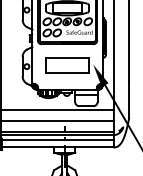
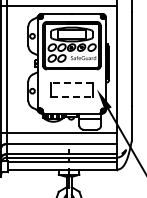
line: (67, 58) -> (71, 83), solid -> dashed
line: (67, 73) -> (71, 97), solid -> dashed

